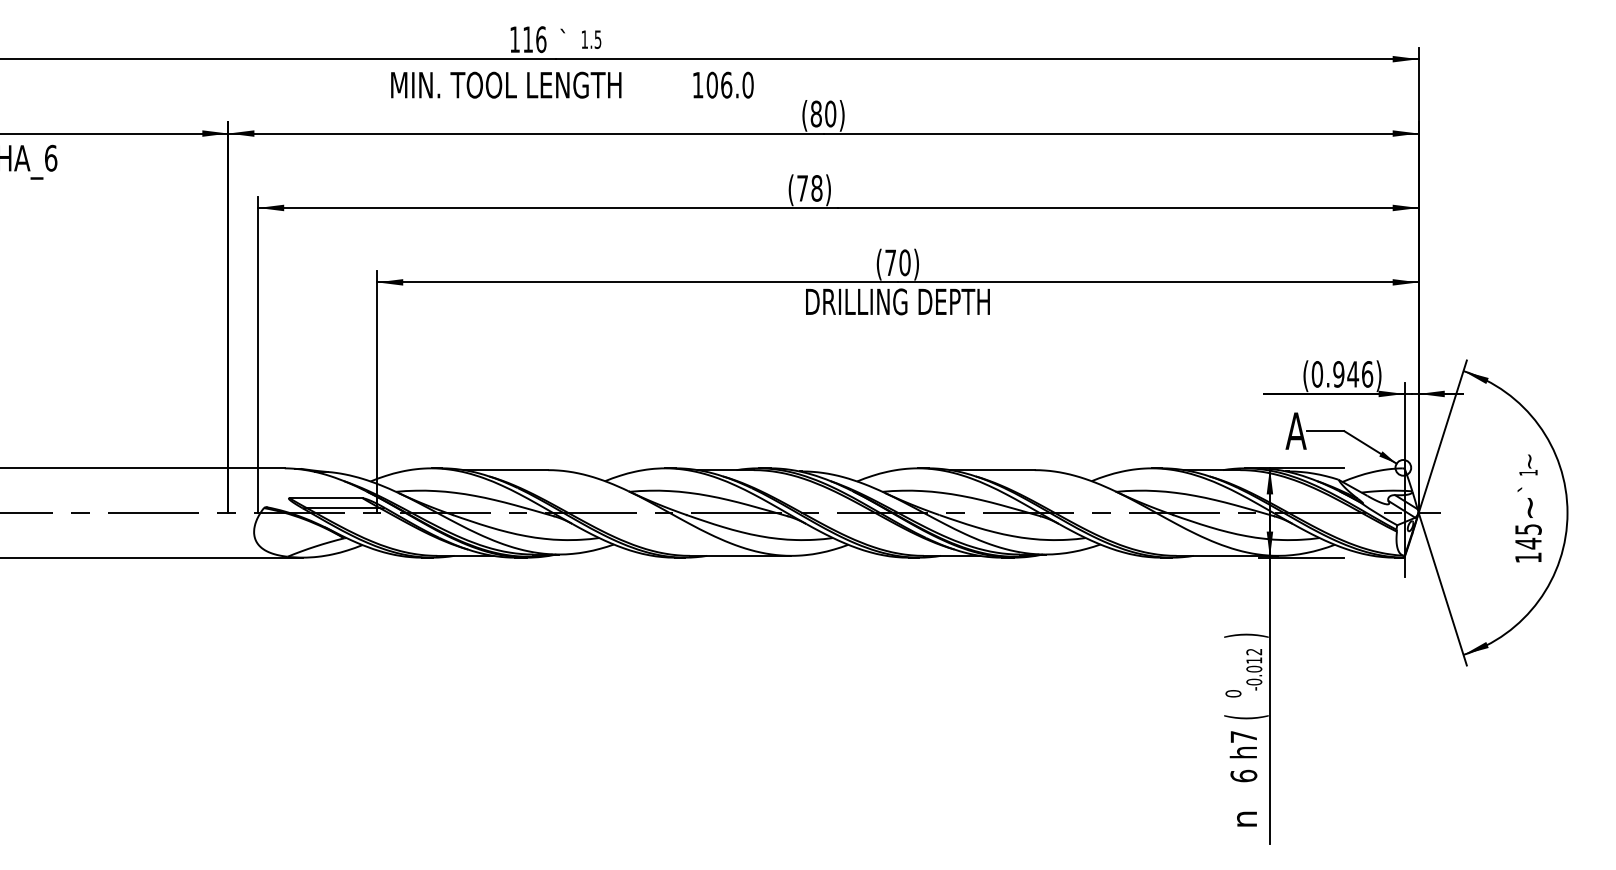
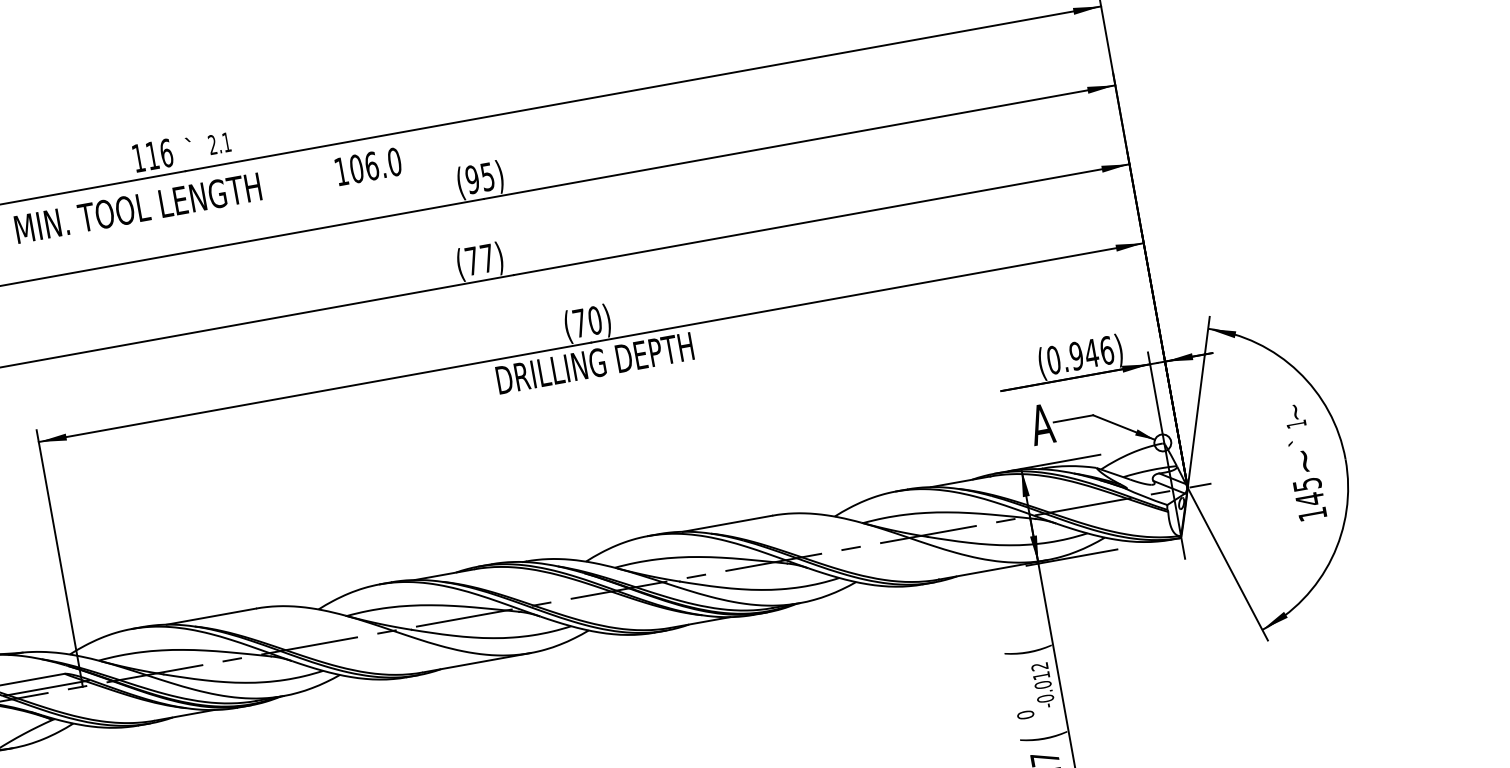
text: (591, 39) -> (219, 143), 1.5 -> 2.1
text: (823, 113) -> (480, 177), (80) -> (95)
text: (816, 188) -> (486, 258), (78) -> (77)
text: (1246, 635) -> (1028, 650), ) -> (

